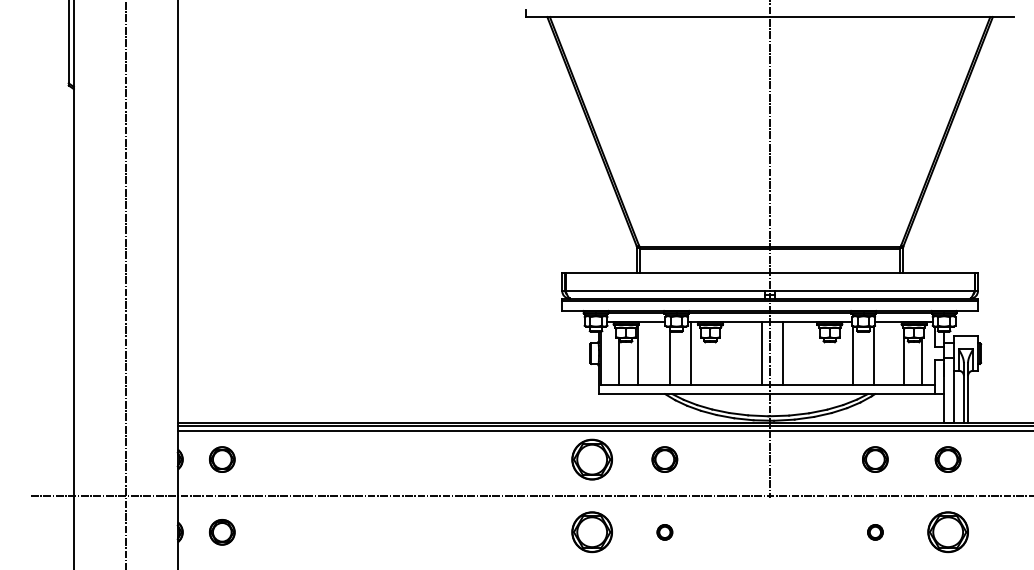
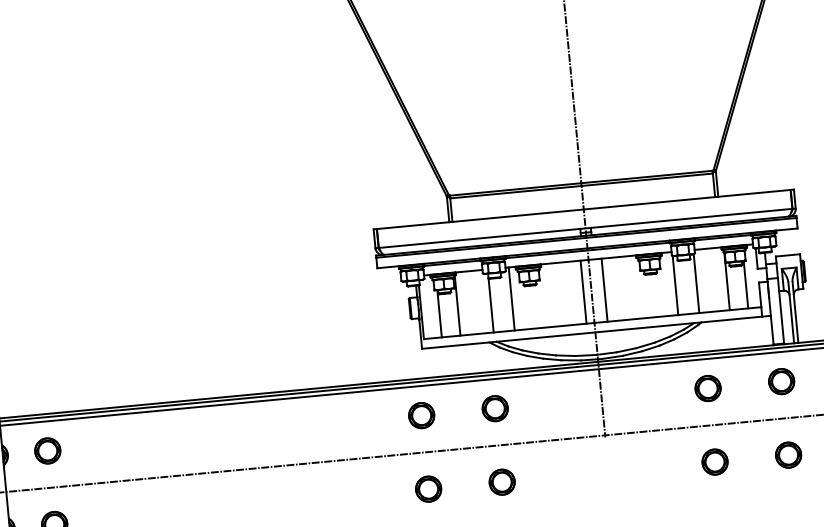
part: (591, 459) -> (421, 415), size x0.62
part: (591, 532) -> (428, 489), size x0.62
part: (664, 532) -> (501, 482), size x1.67
part: (875, 532) -> (715, 462), size x1.67
part: (947, 532) -> (787, 455), size x0.62

